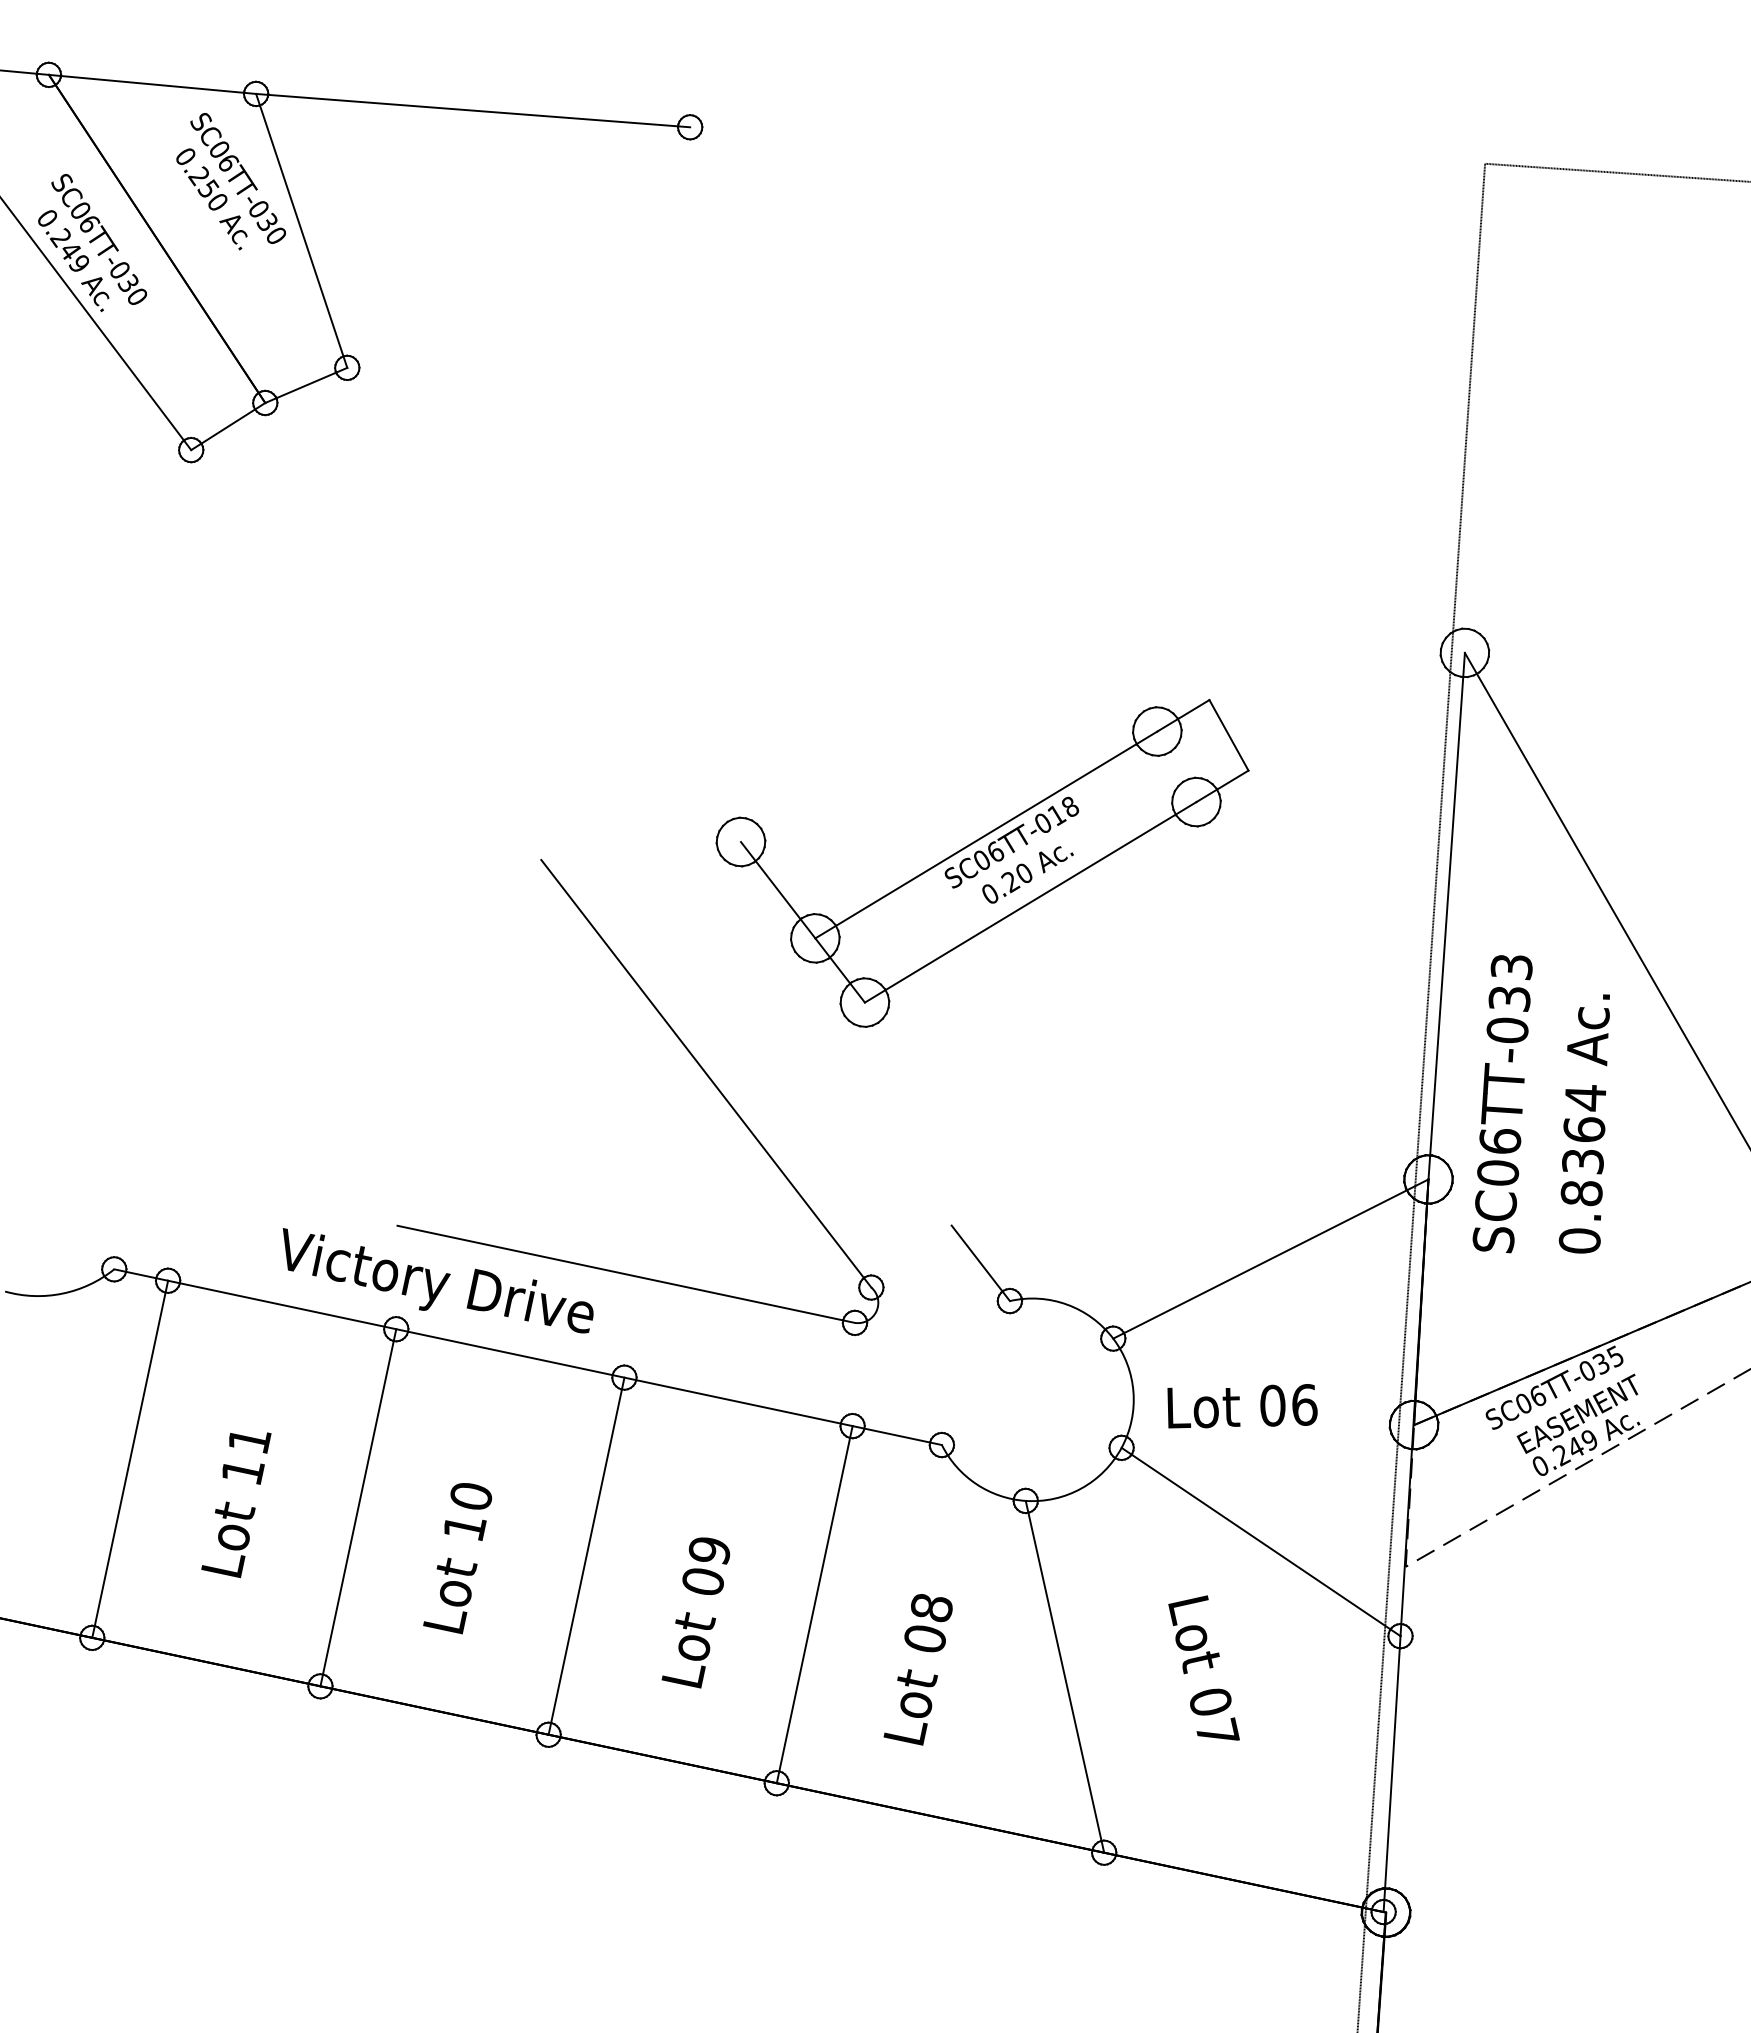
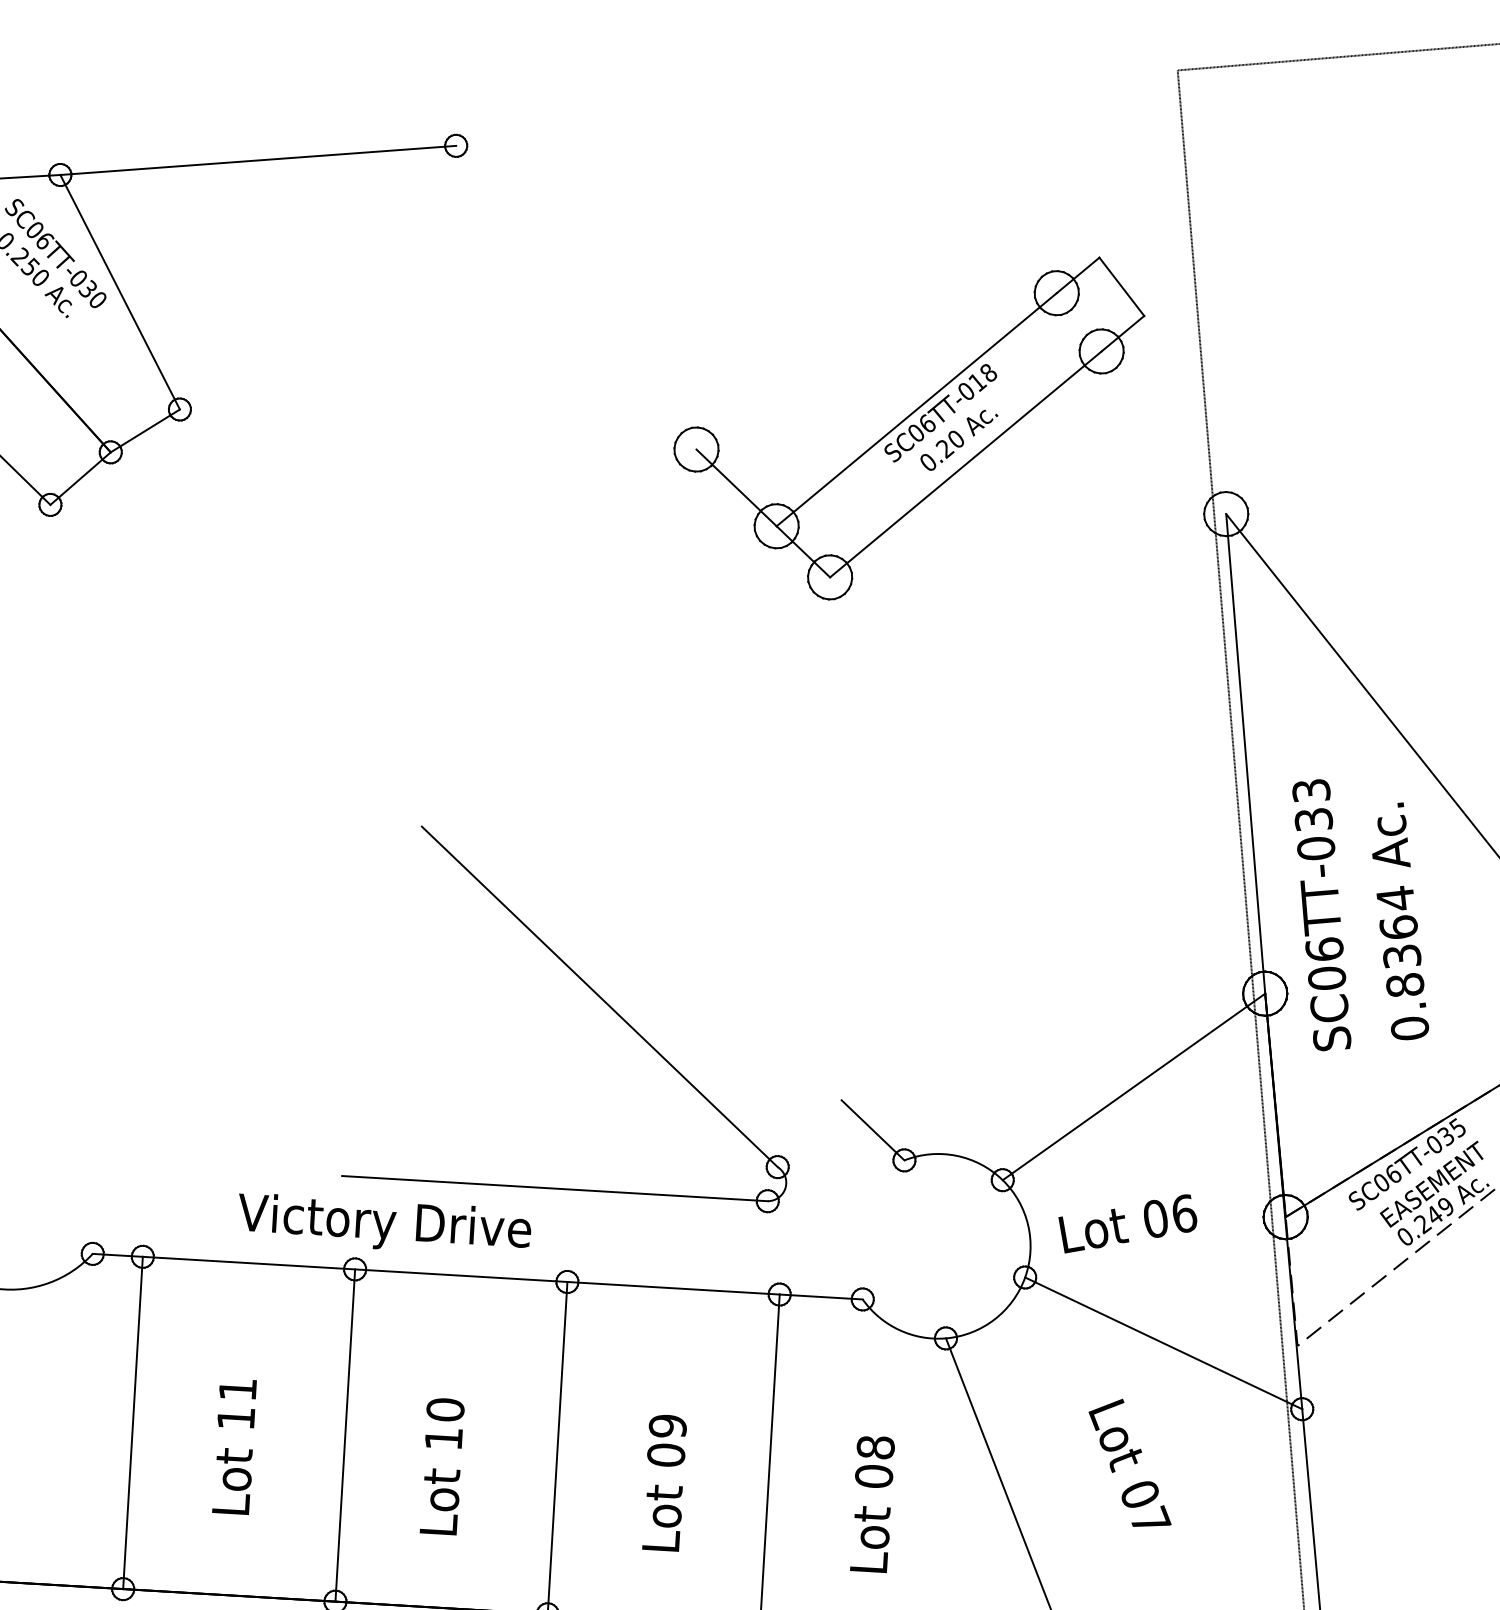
part: (982, 862) -> (917, 435), moved

